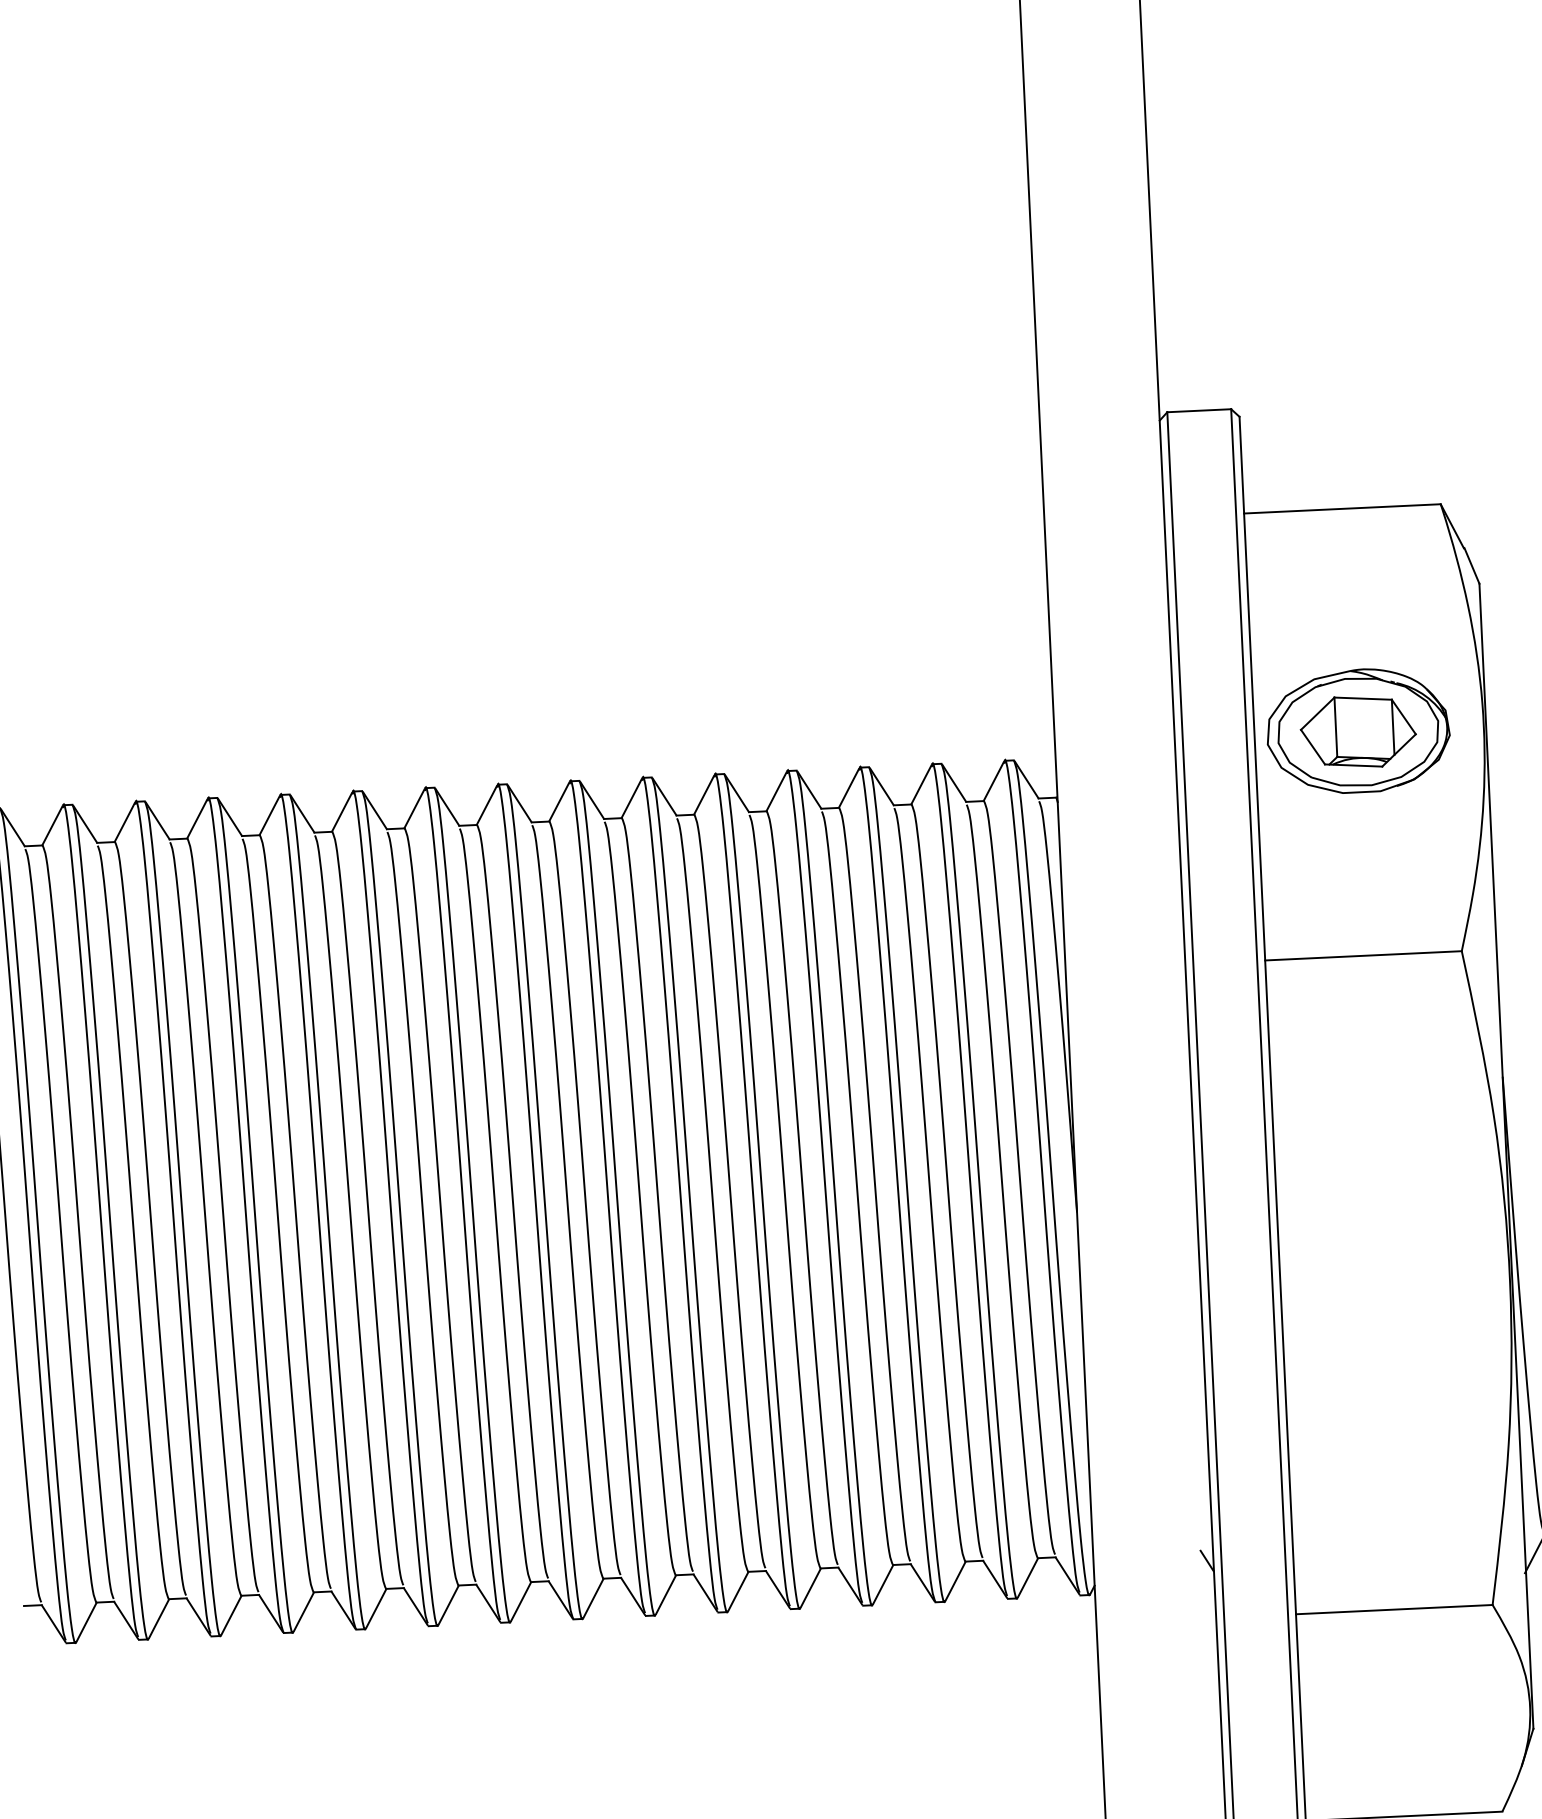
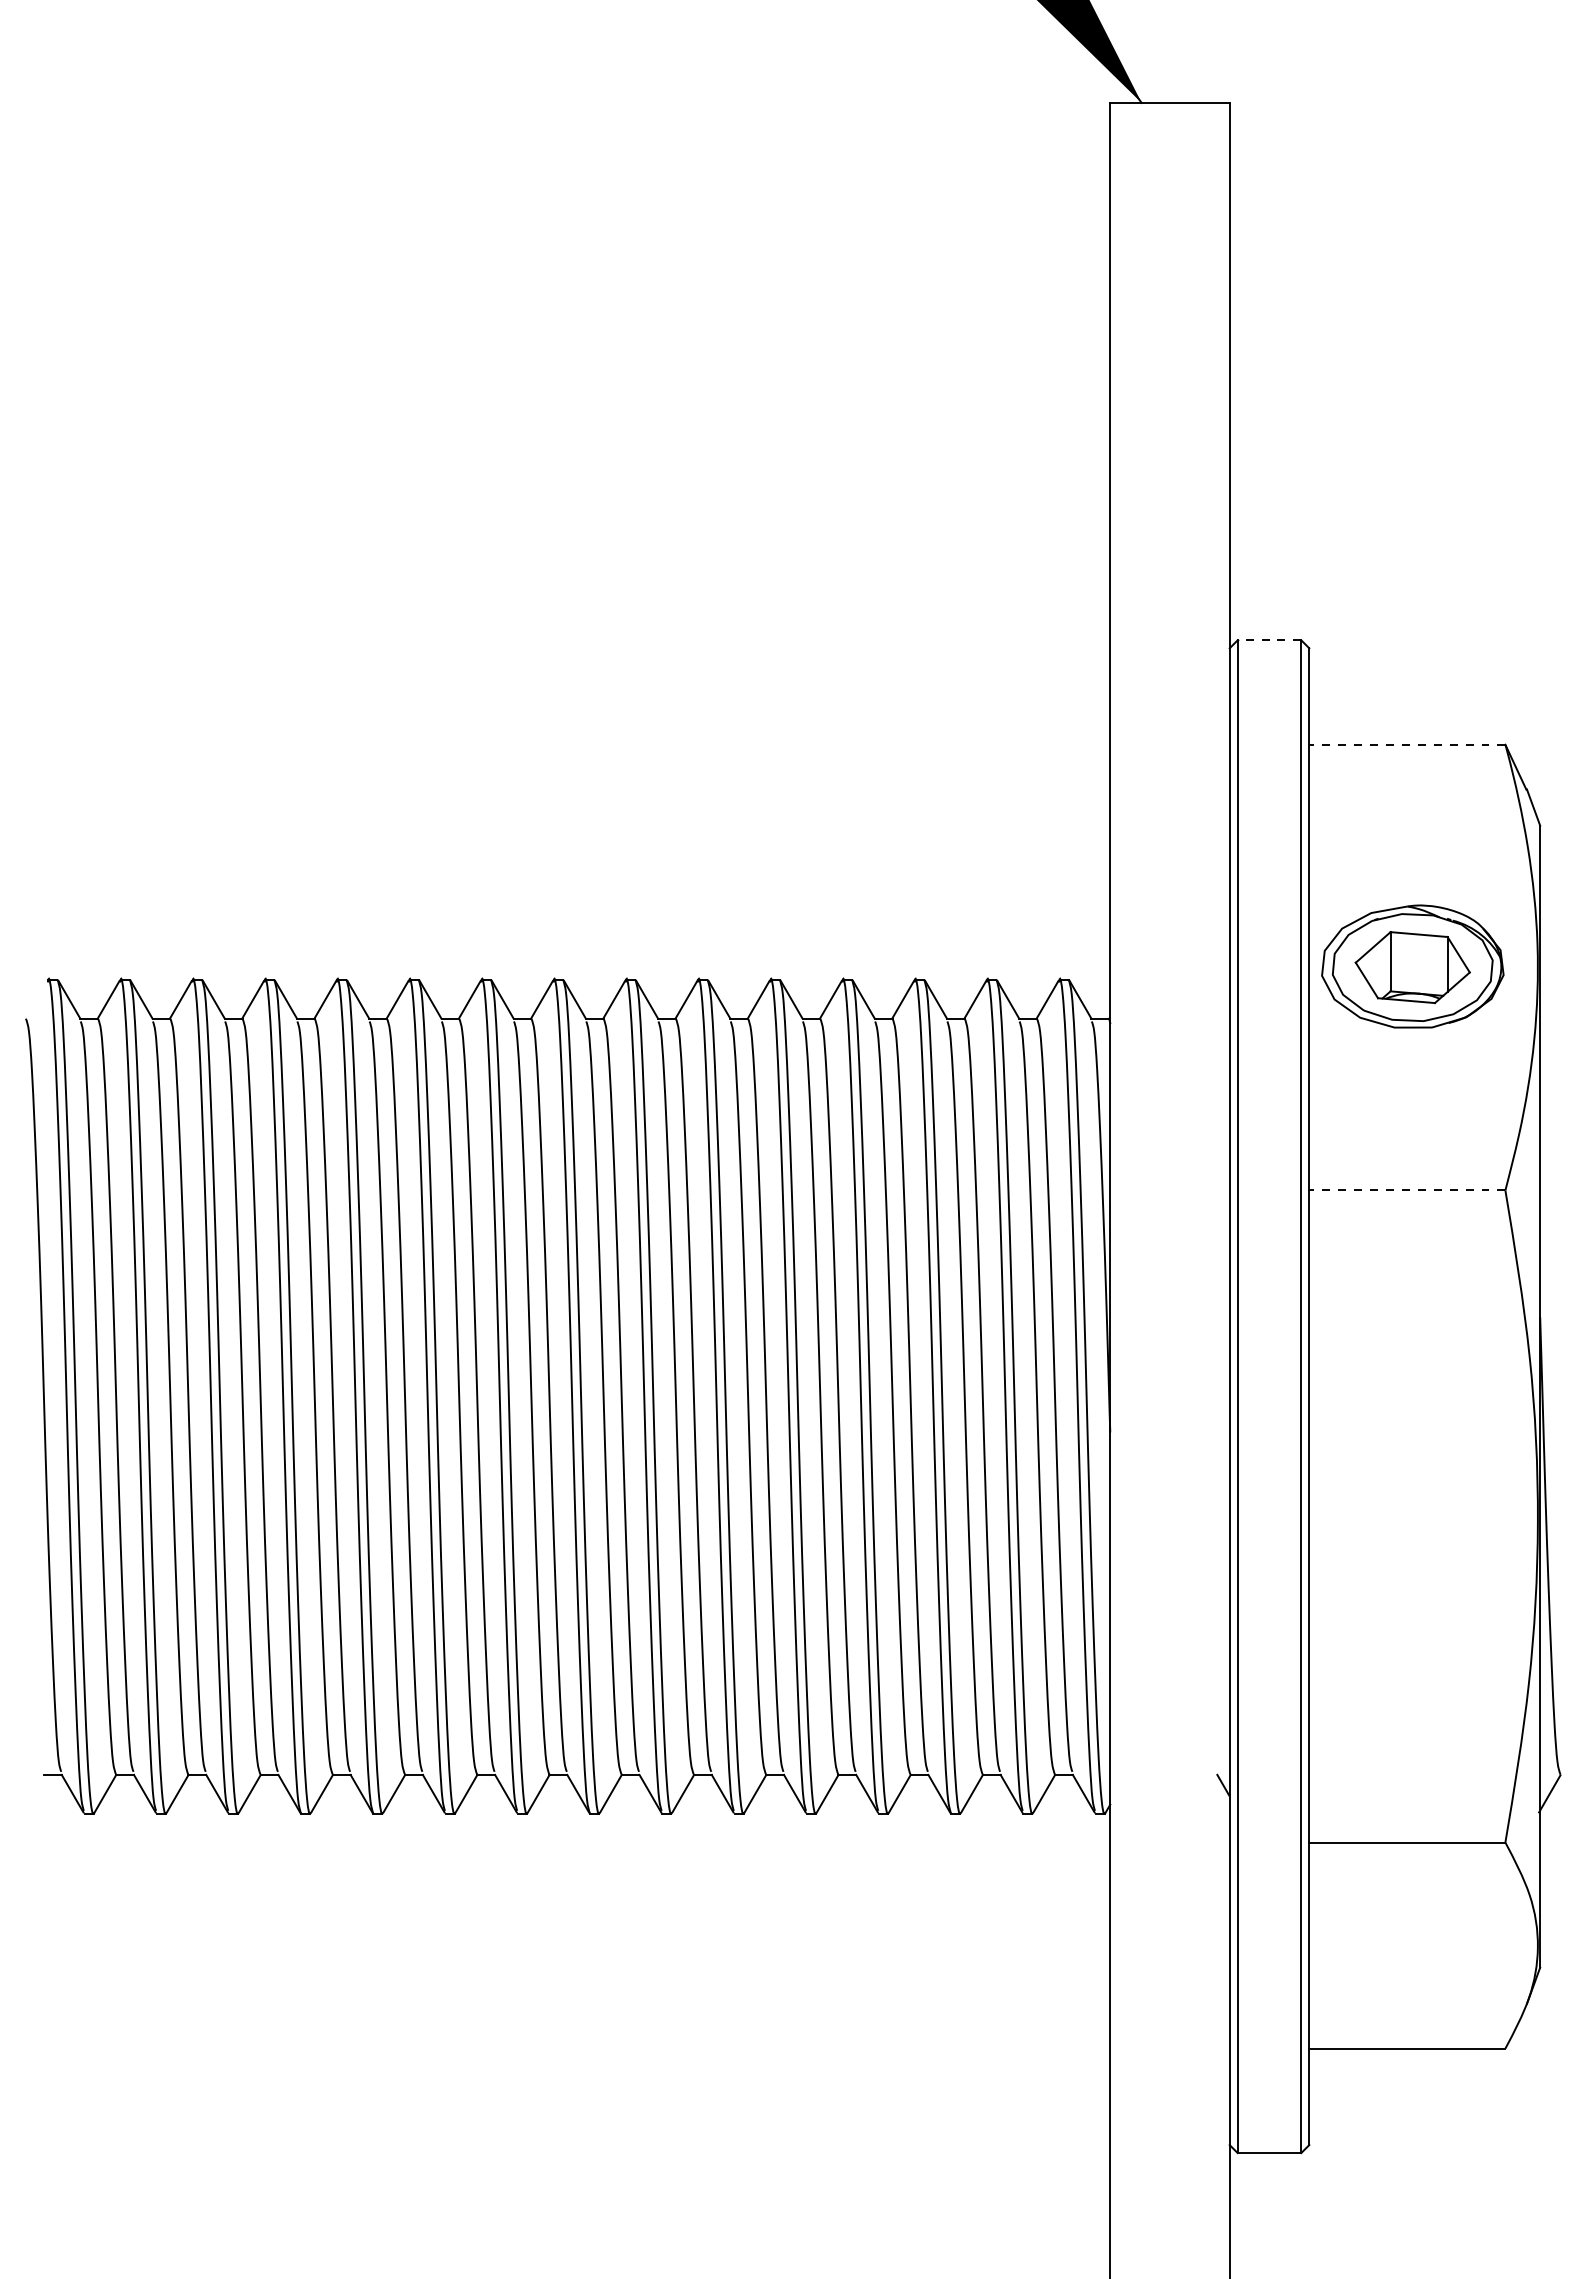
line: (1199, 410) -> (1269, 640), solid -> dashed
line: (1341, 508) -> (1406, 744), solid -> dashed
line: (1362, 955) -> (1406, 1190), solid -> dashed

